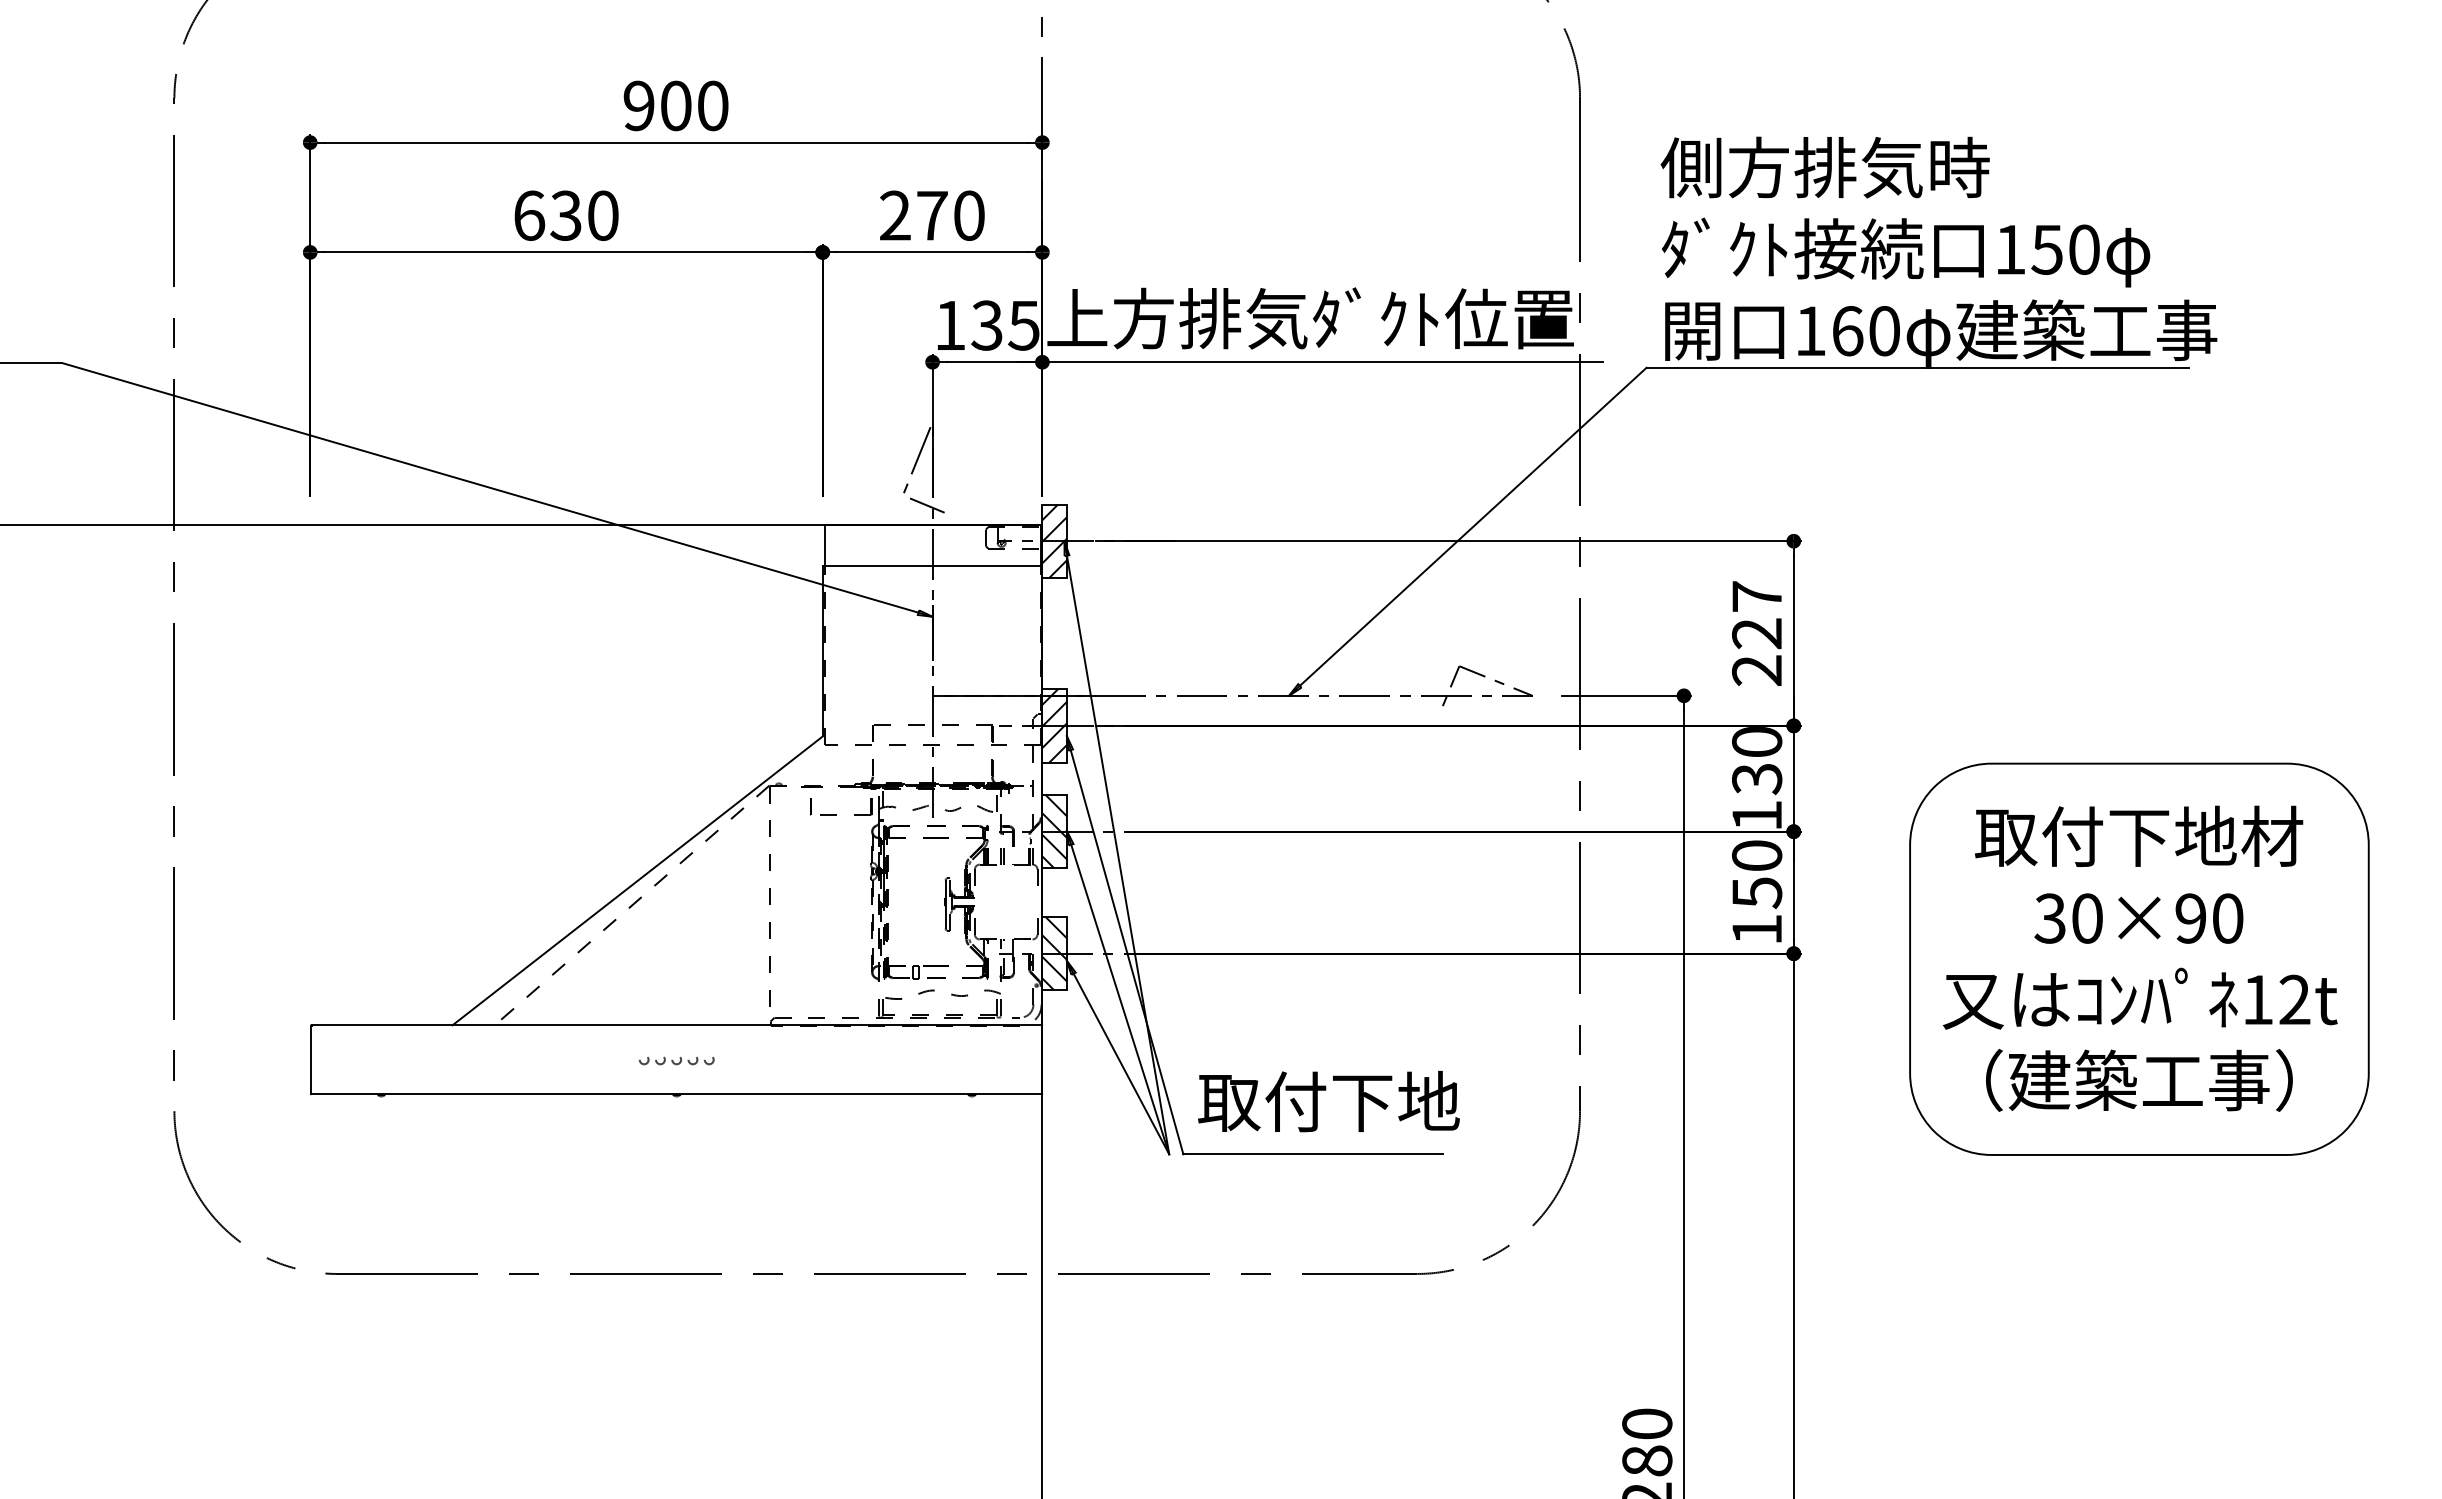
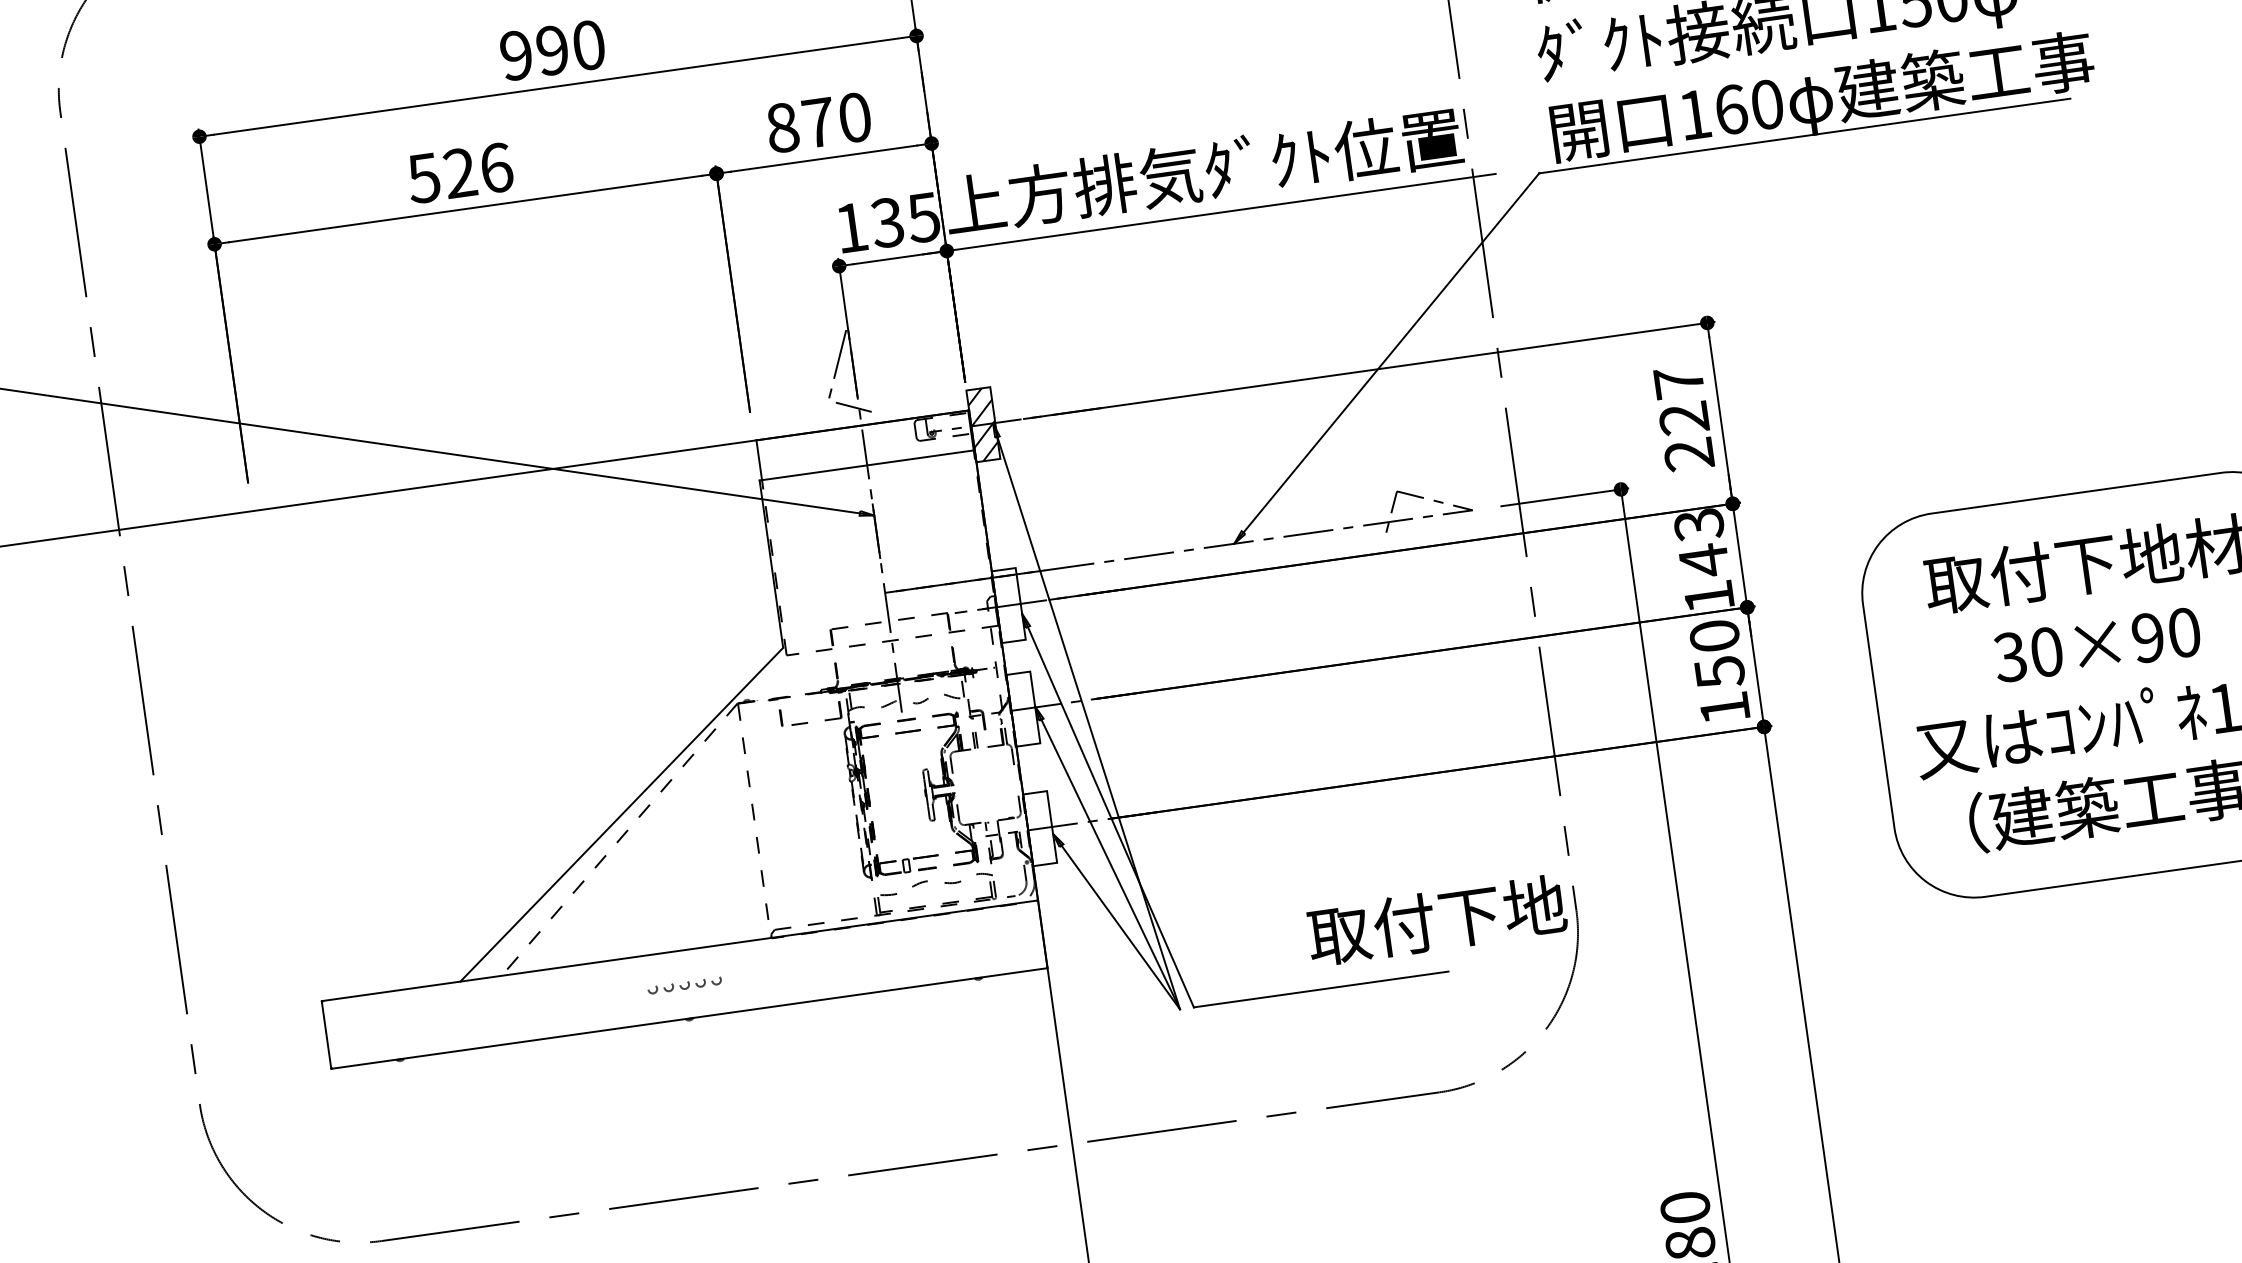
text: (675, 105) -> (552, 50), 900 -> 990
text: (565, 215) -> (459, 173), 630 -> 526
text: (895, 215) -> (782, 127), 270 -> 870
hatch: (1054, 725) -> (1008, 605), removed
text: (1757, 761) -> (1702, 543), 130 -> 143
hatch: (1054, 831) -> (1023, 708), removed
hatch: (1054, 953) -> (1040, 828), removed
text: (1328, 1101) -> (1436, 920), moved

